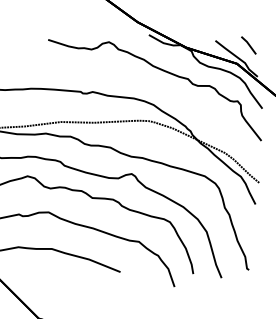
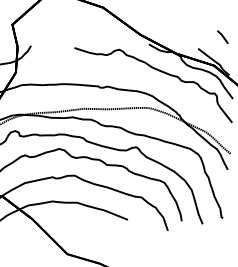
line: (248, 44) -> (222, 36), moved

